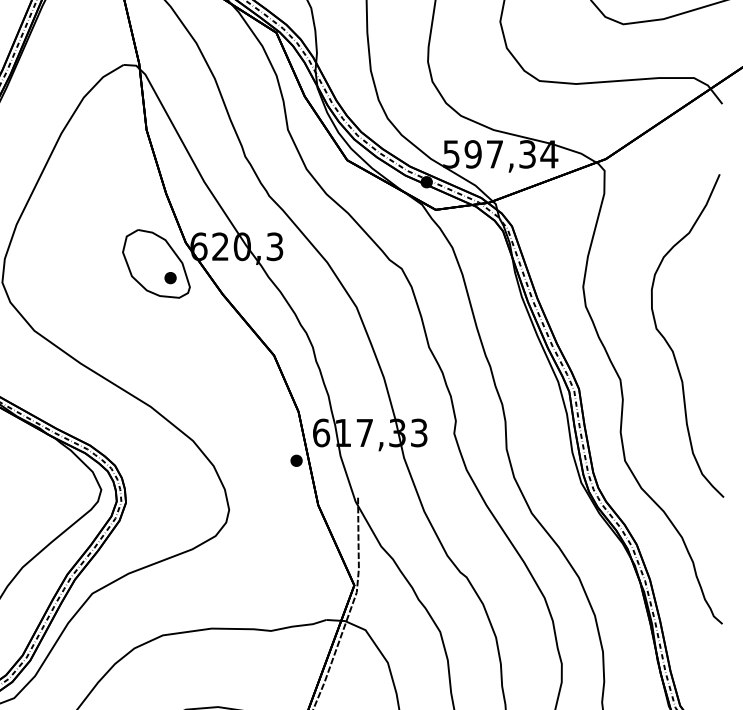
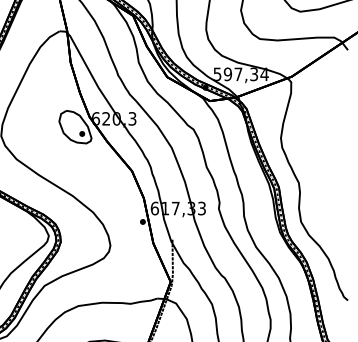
curve: (673, 347) -> (324, 167), removed

